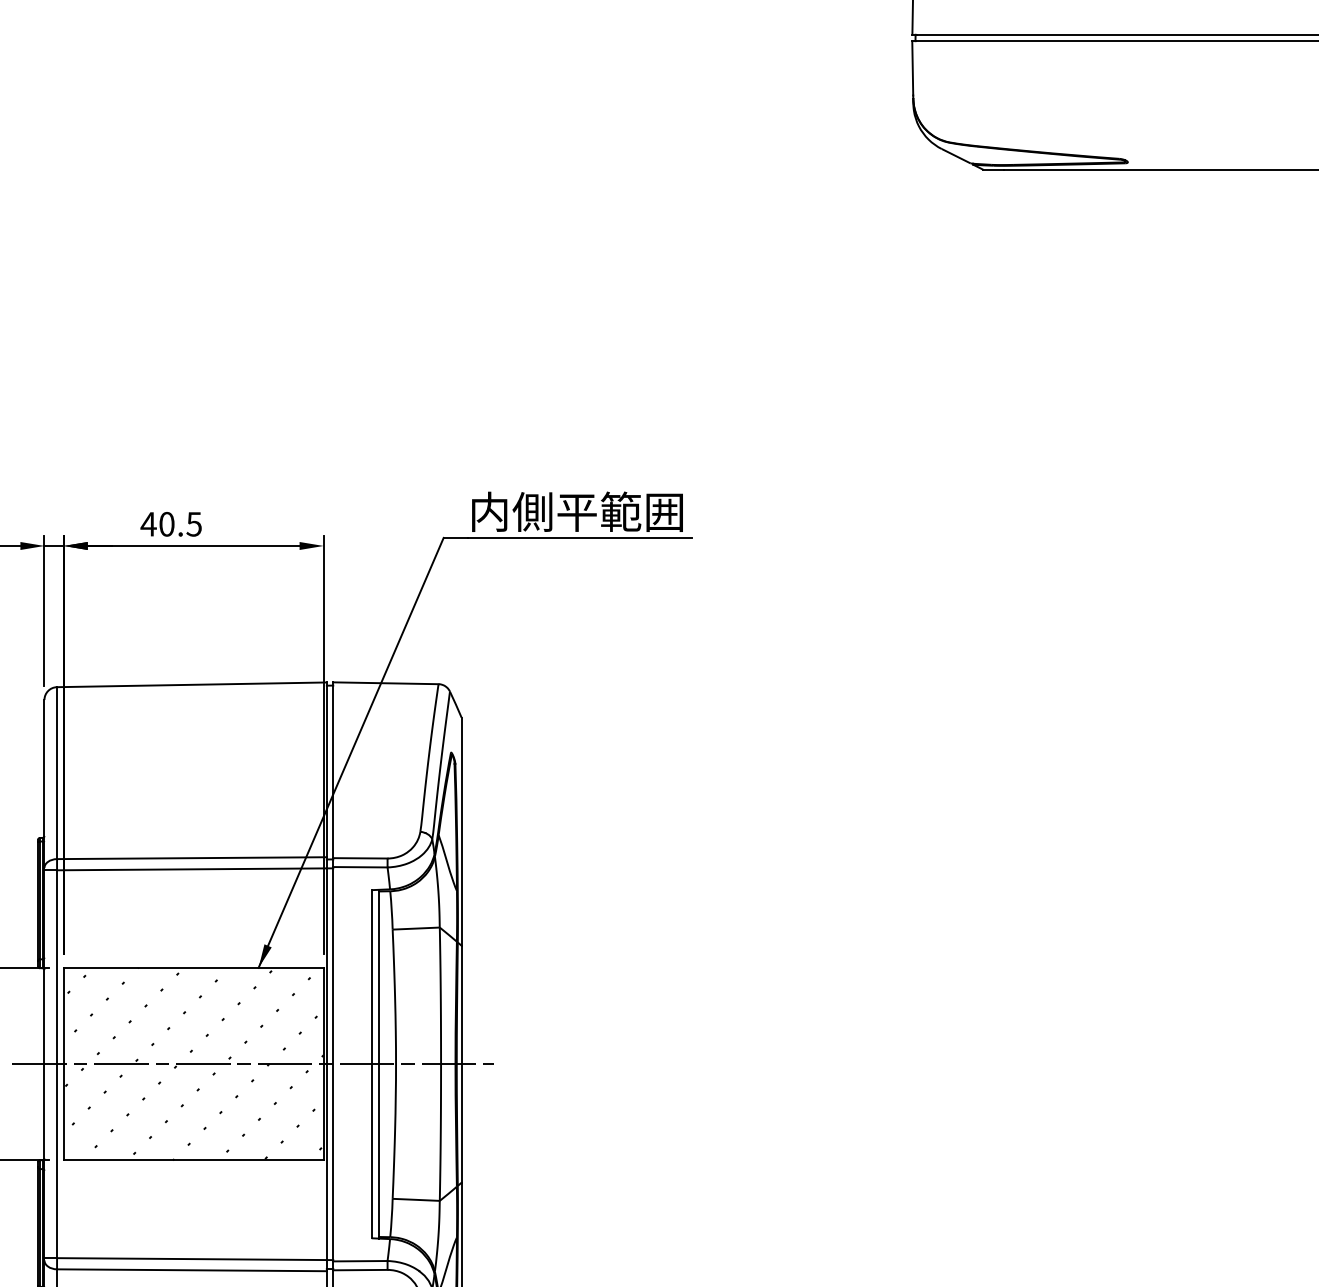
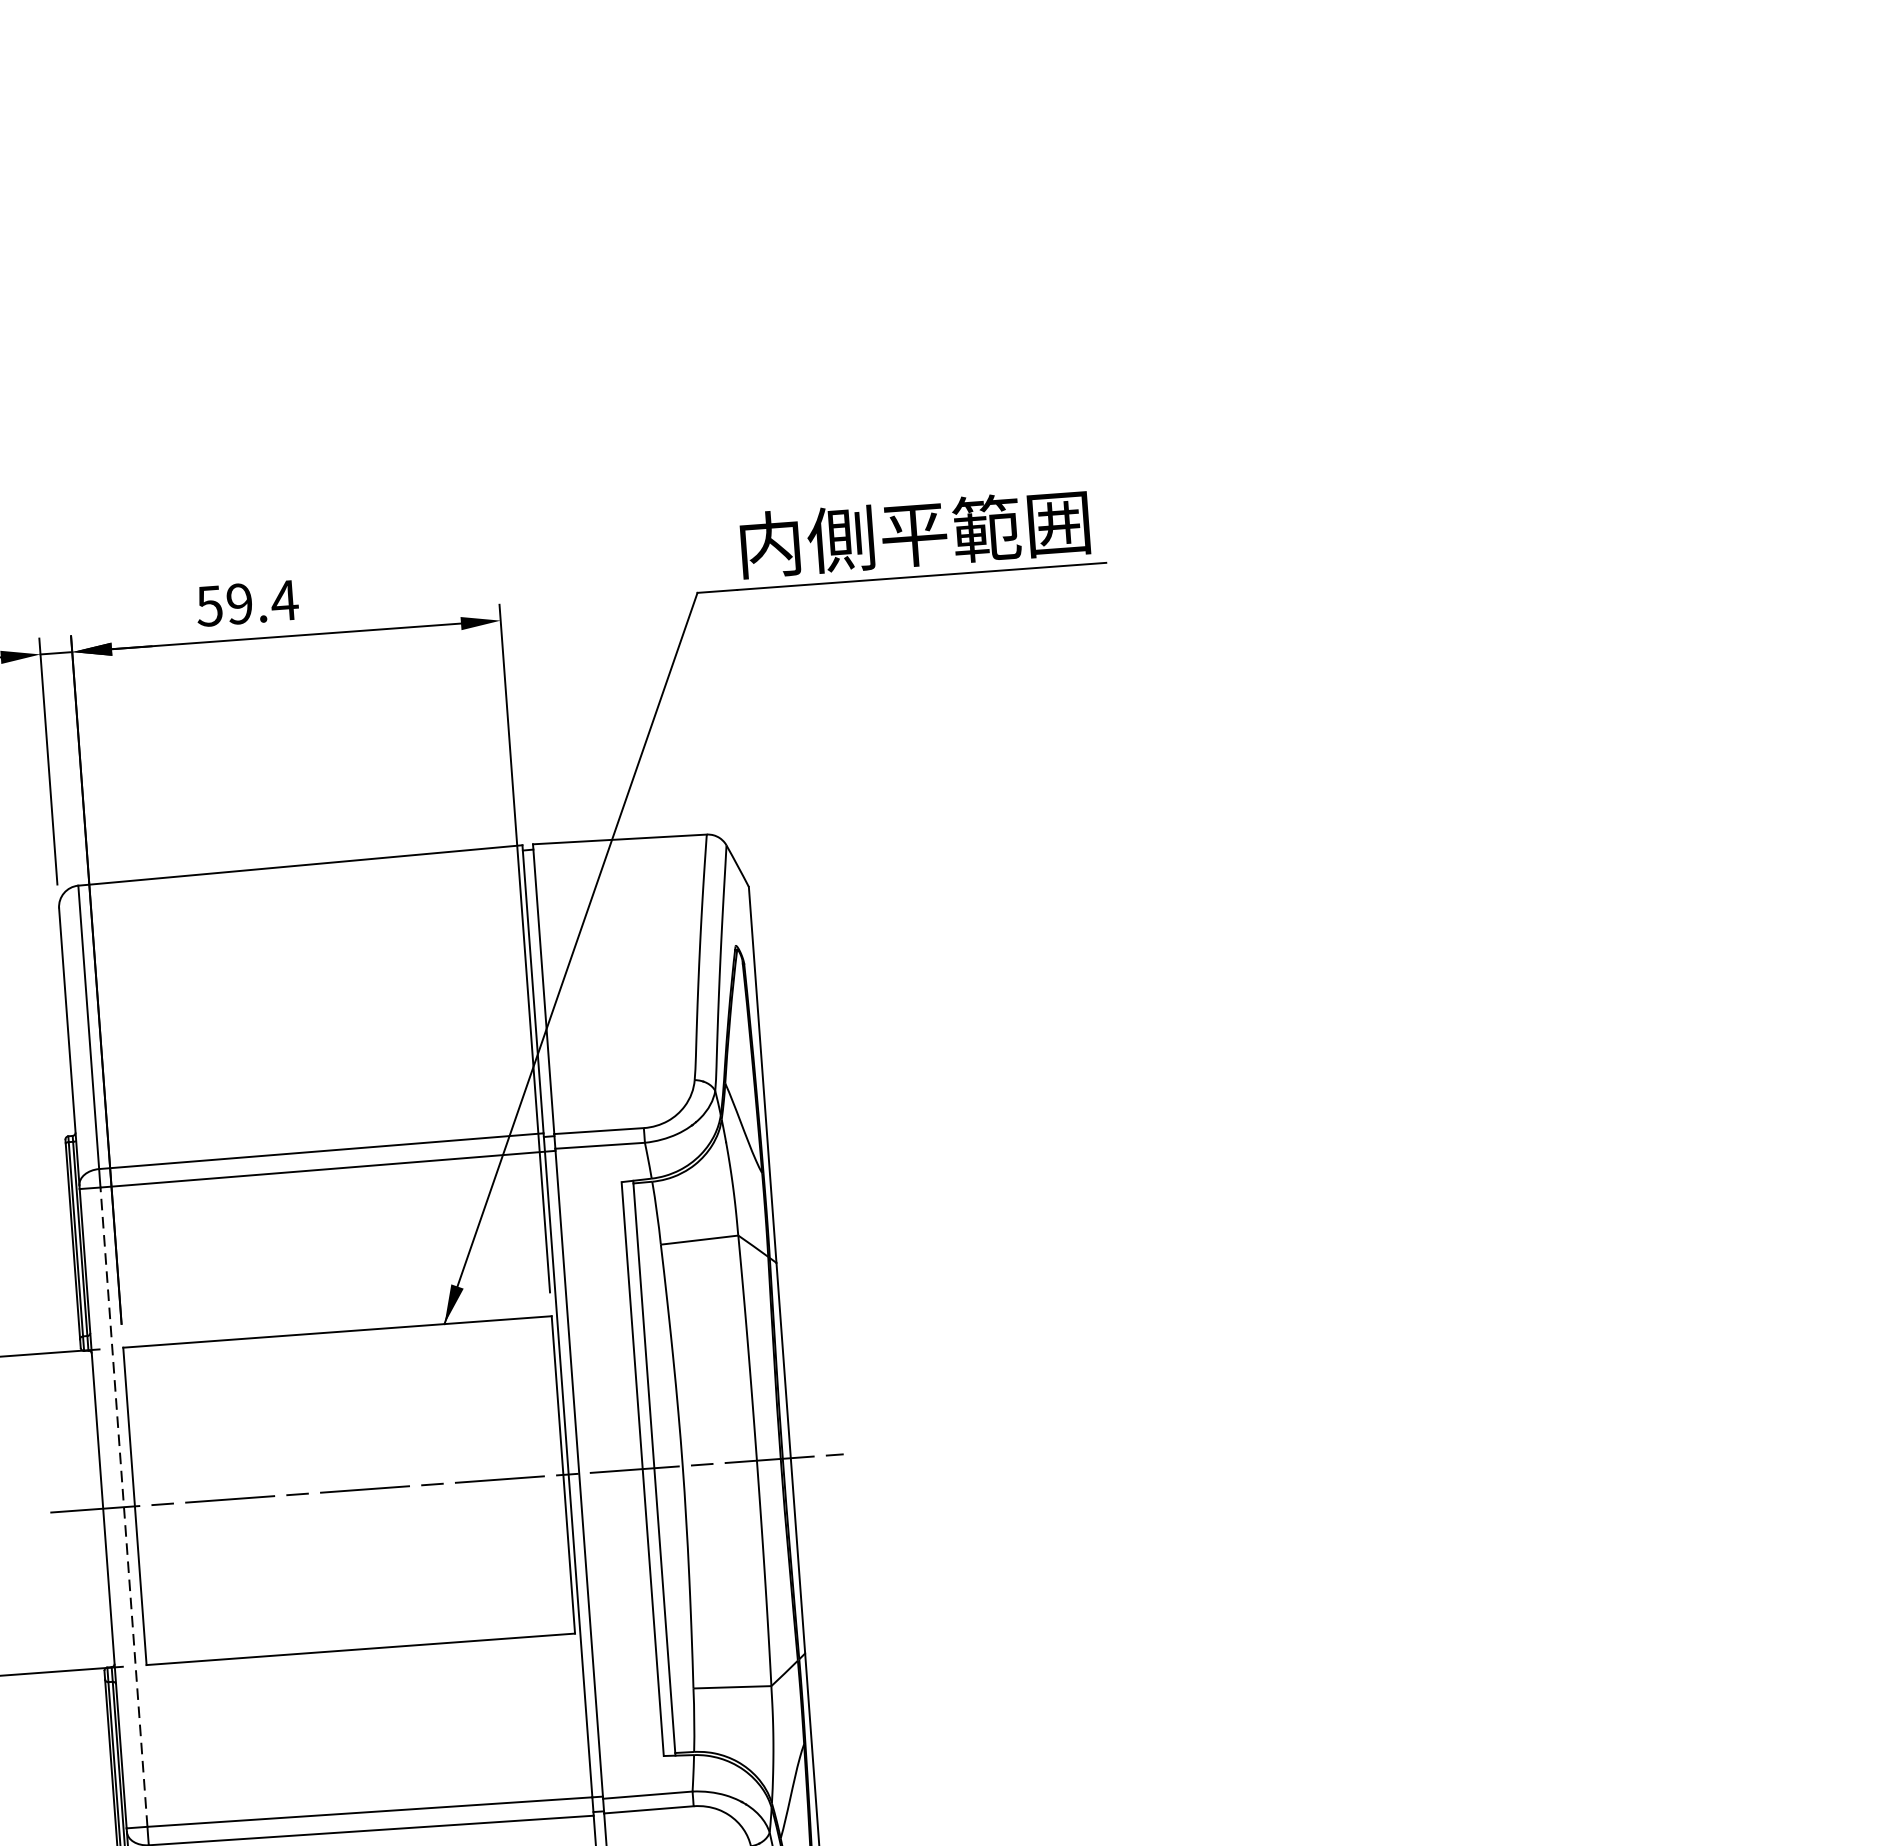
text: (171, 524) -> (247, 603), 40.5 -> 59.4
hatch: (194, 1063) -> (350, 1489), removed
line: (57, 1064) -> (124, 1507), solid -> dashed

